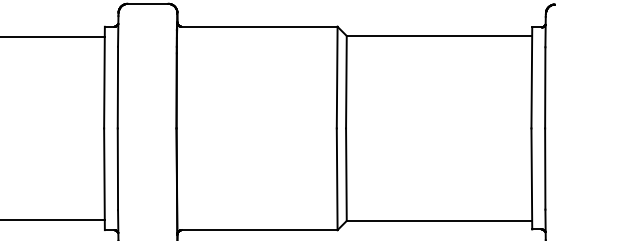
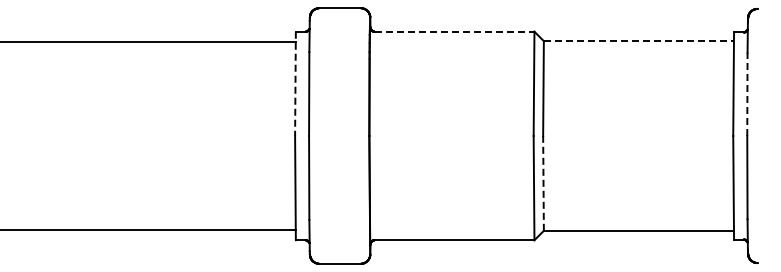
line: (259, 26) -> (454, 31), solid -> dashed
line: (439, 36) -> (638, 41), solid -> dashed
line: (104, 78) -> (295, 84), solid -> dashed
line: (545, 87) -> (747, 94), solid -> dashed
line: (346, 173) -> (543, 182), solid -> dashed

